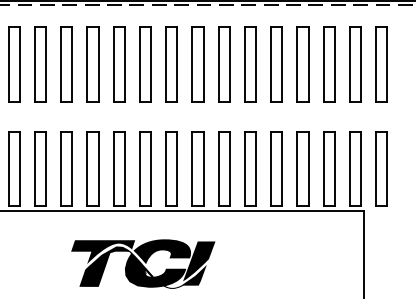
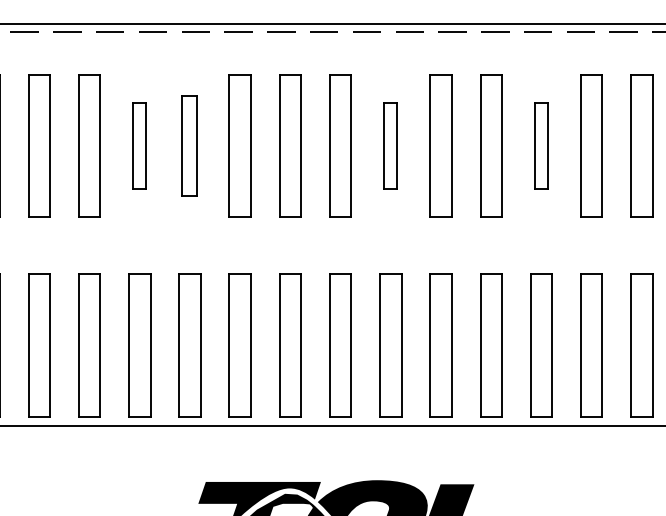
part: (40, 64) -> (139, 145), size x0.6
part: (66, 64) -> (189, 145), size x0.7
part: (171, 64) -> (390, 145), size x0.6
part: (250, 64) -> (541, 145), size x0.6

